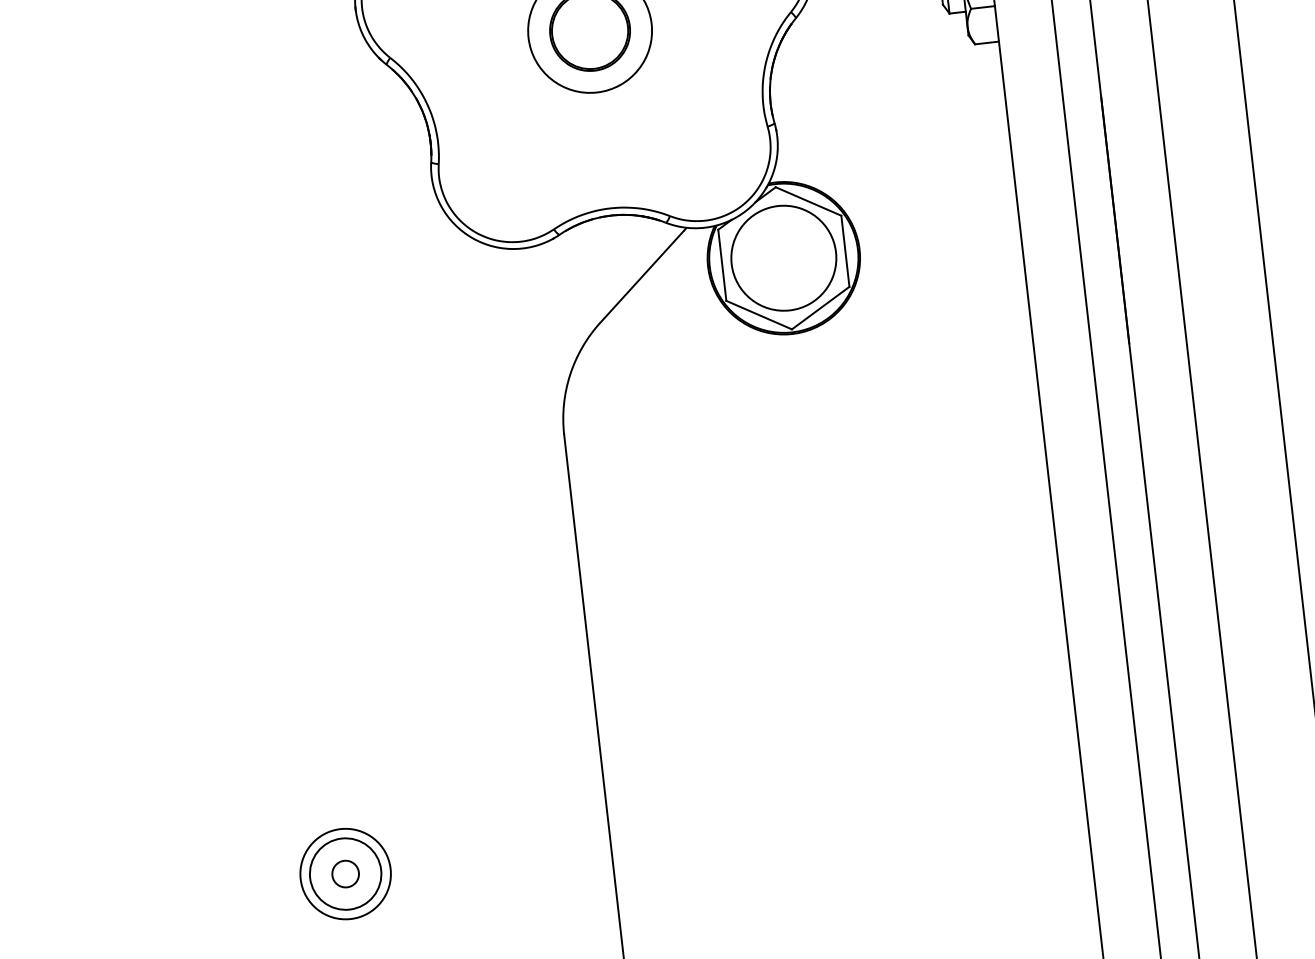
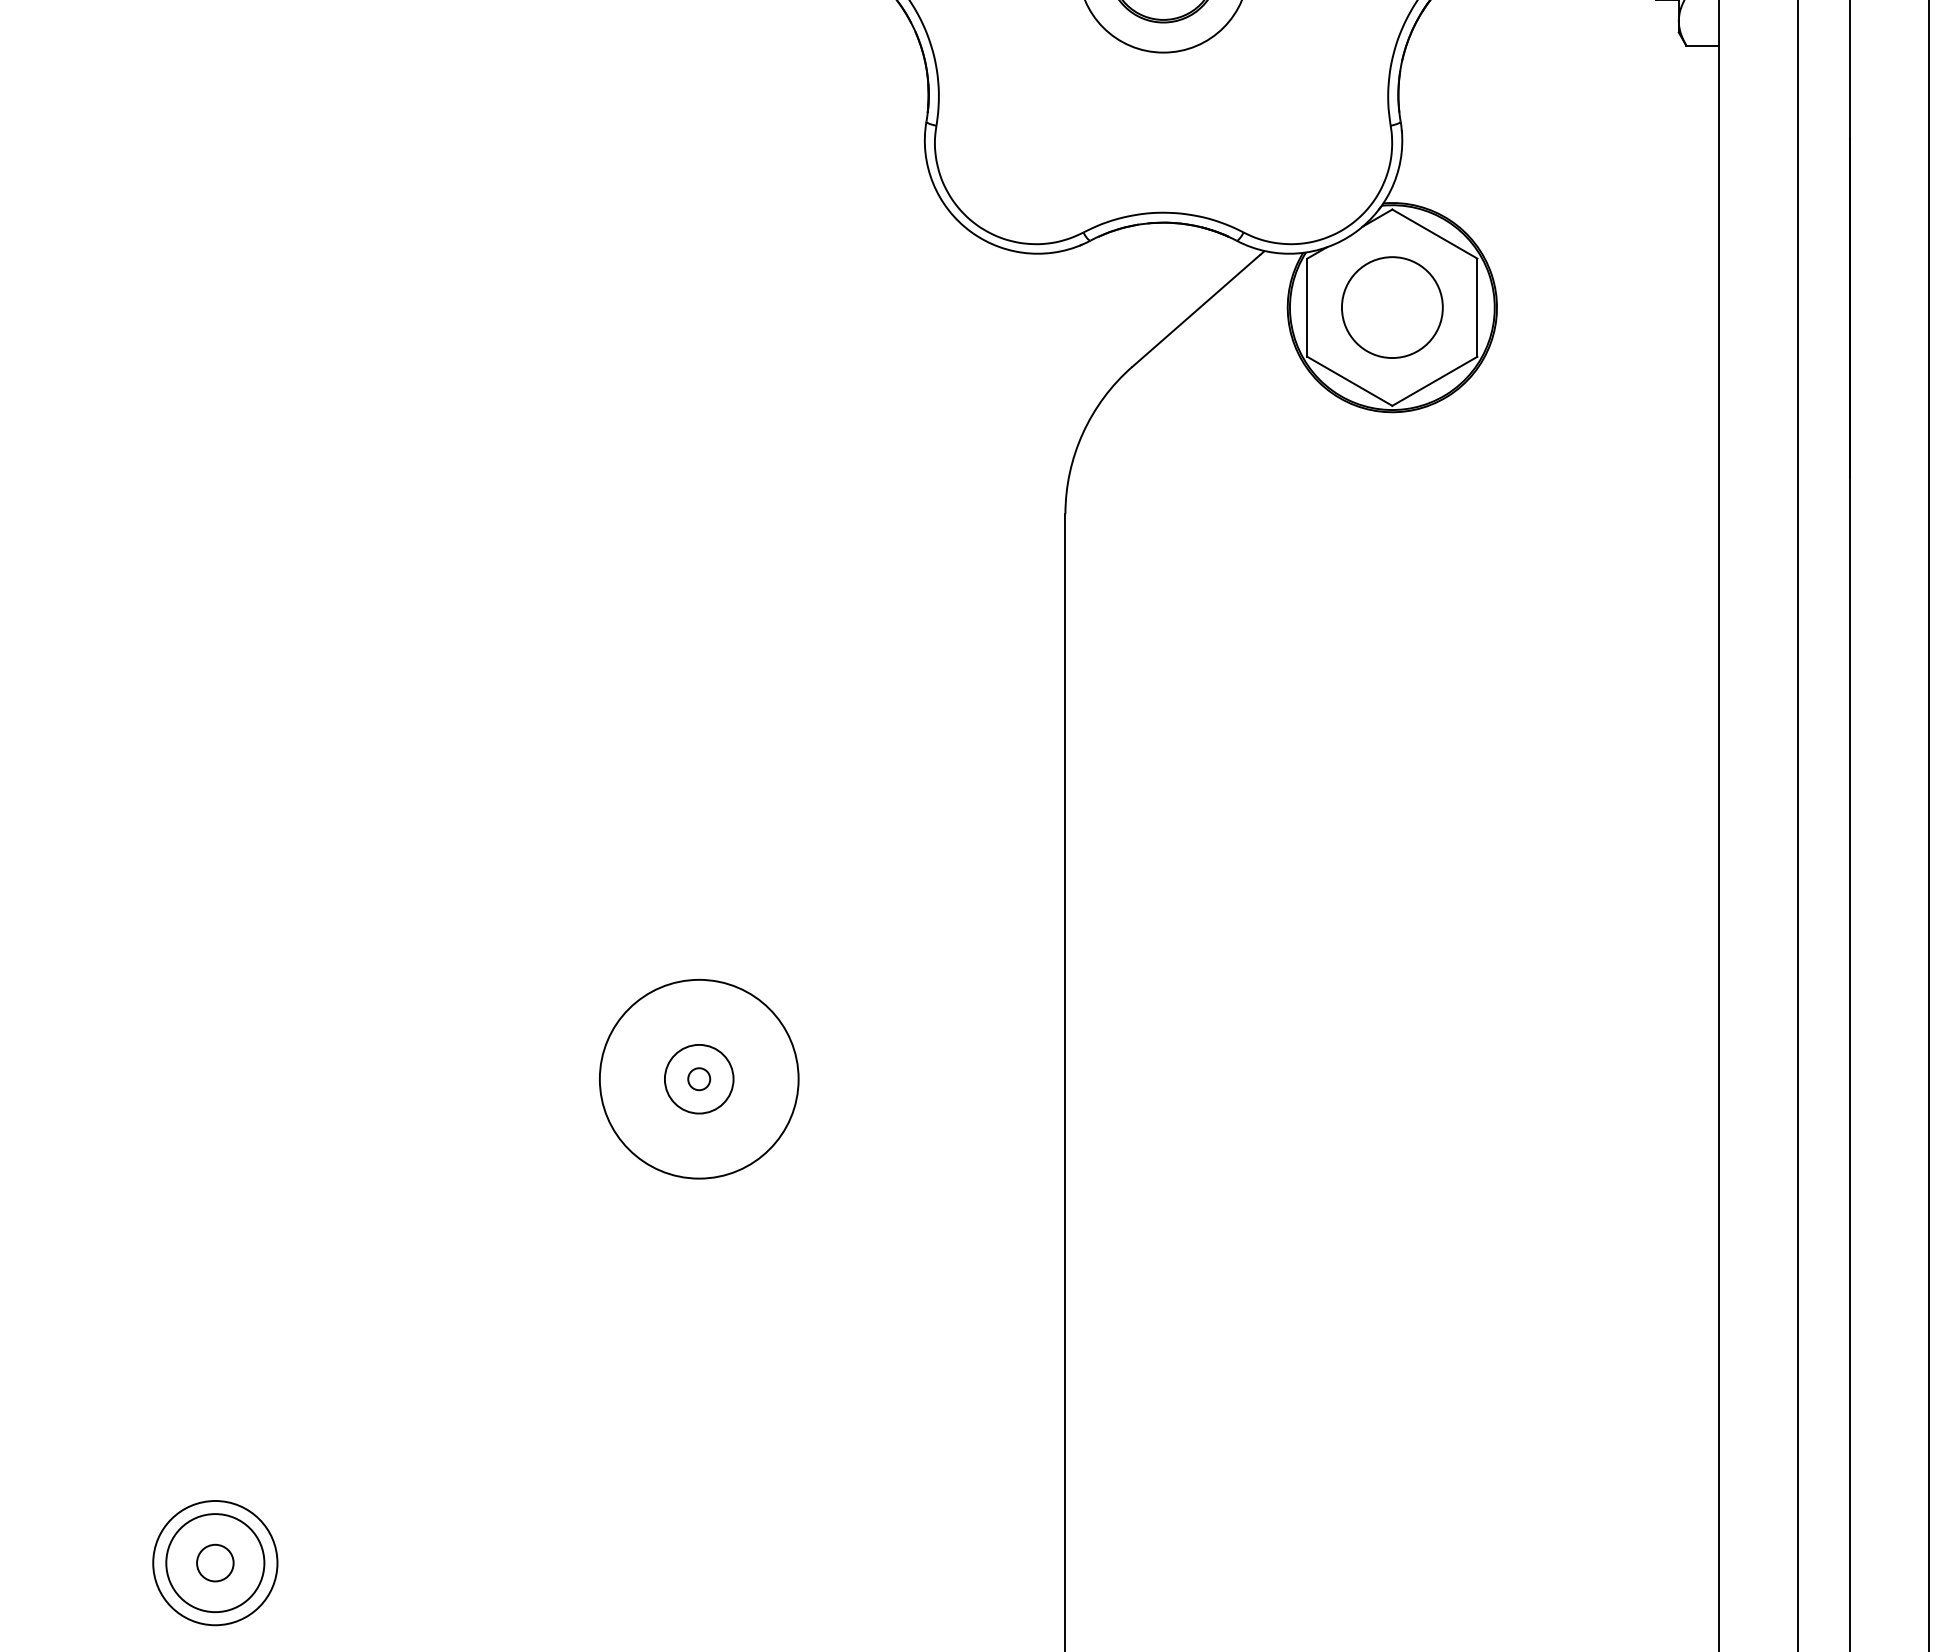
circle: (783, 258) -> (1392, 307), size x0.7
circle: (345, 873) -> (698, 1078), size x0.6
circle: (345, 874) -> (699, 1079), size x0.7
circle: (345, 874) -> (699, 1079), size x1.6

